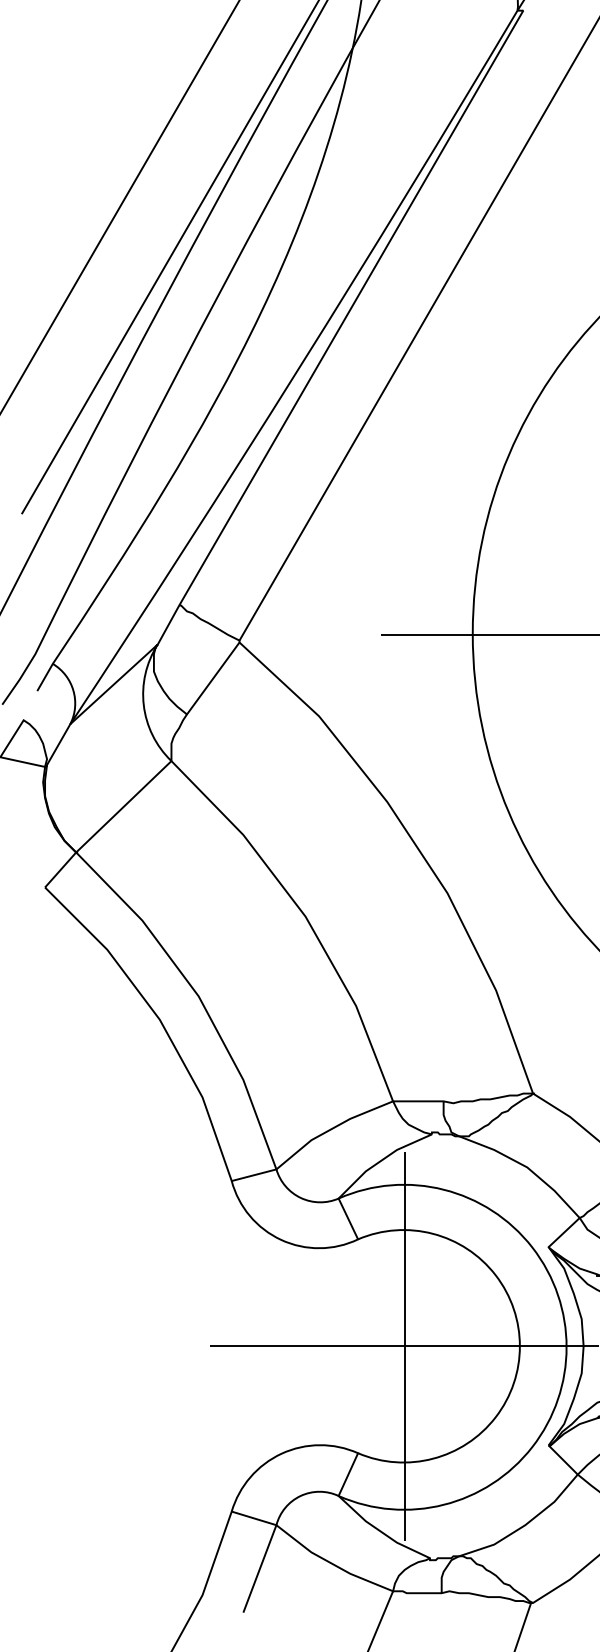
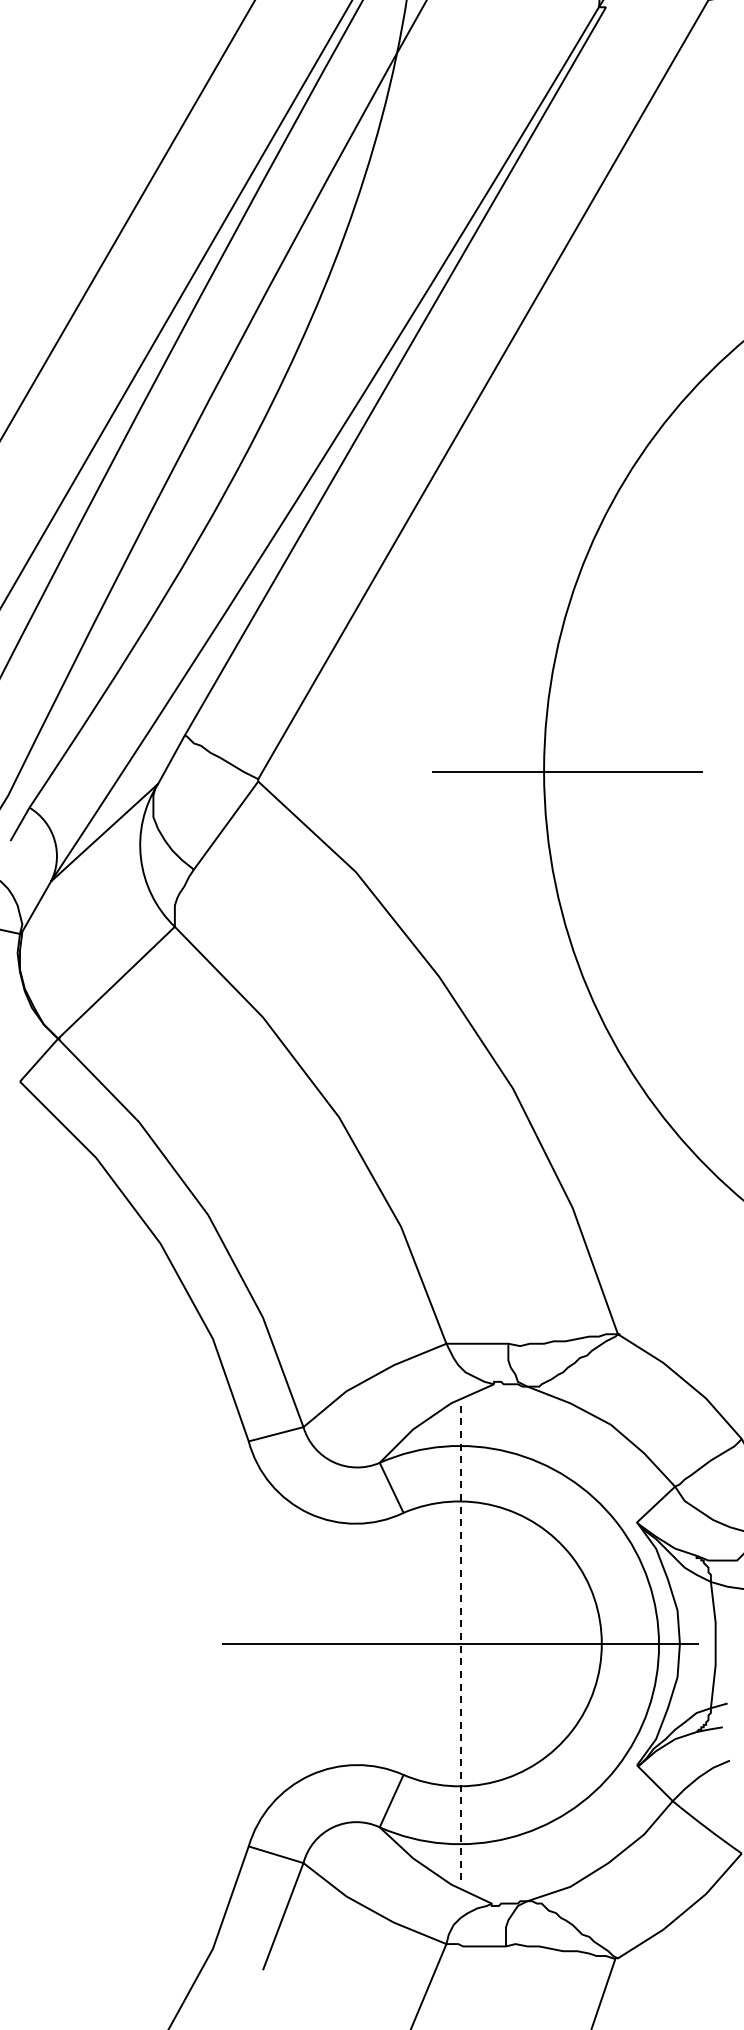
line: (404, 1346) -> (460, 1644), solid -> dashed

